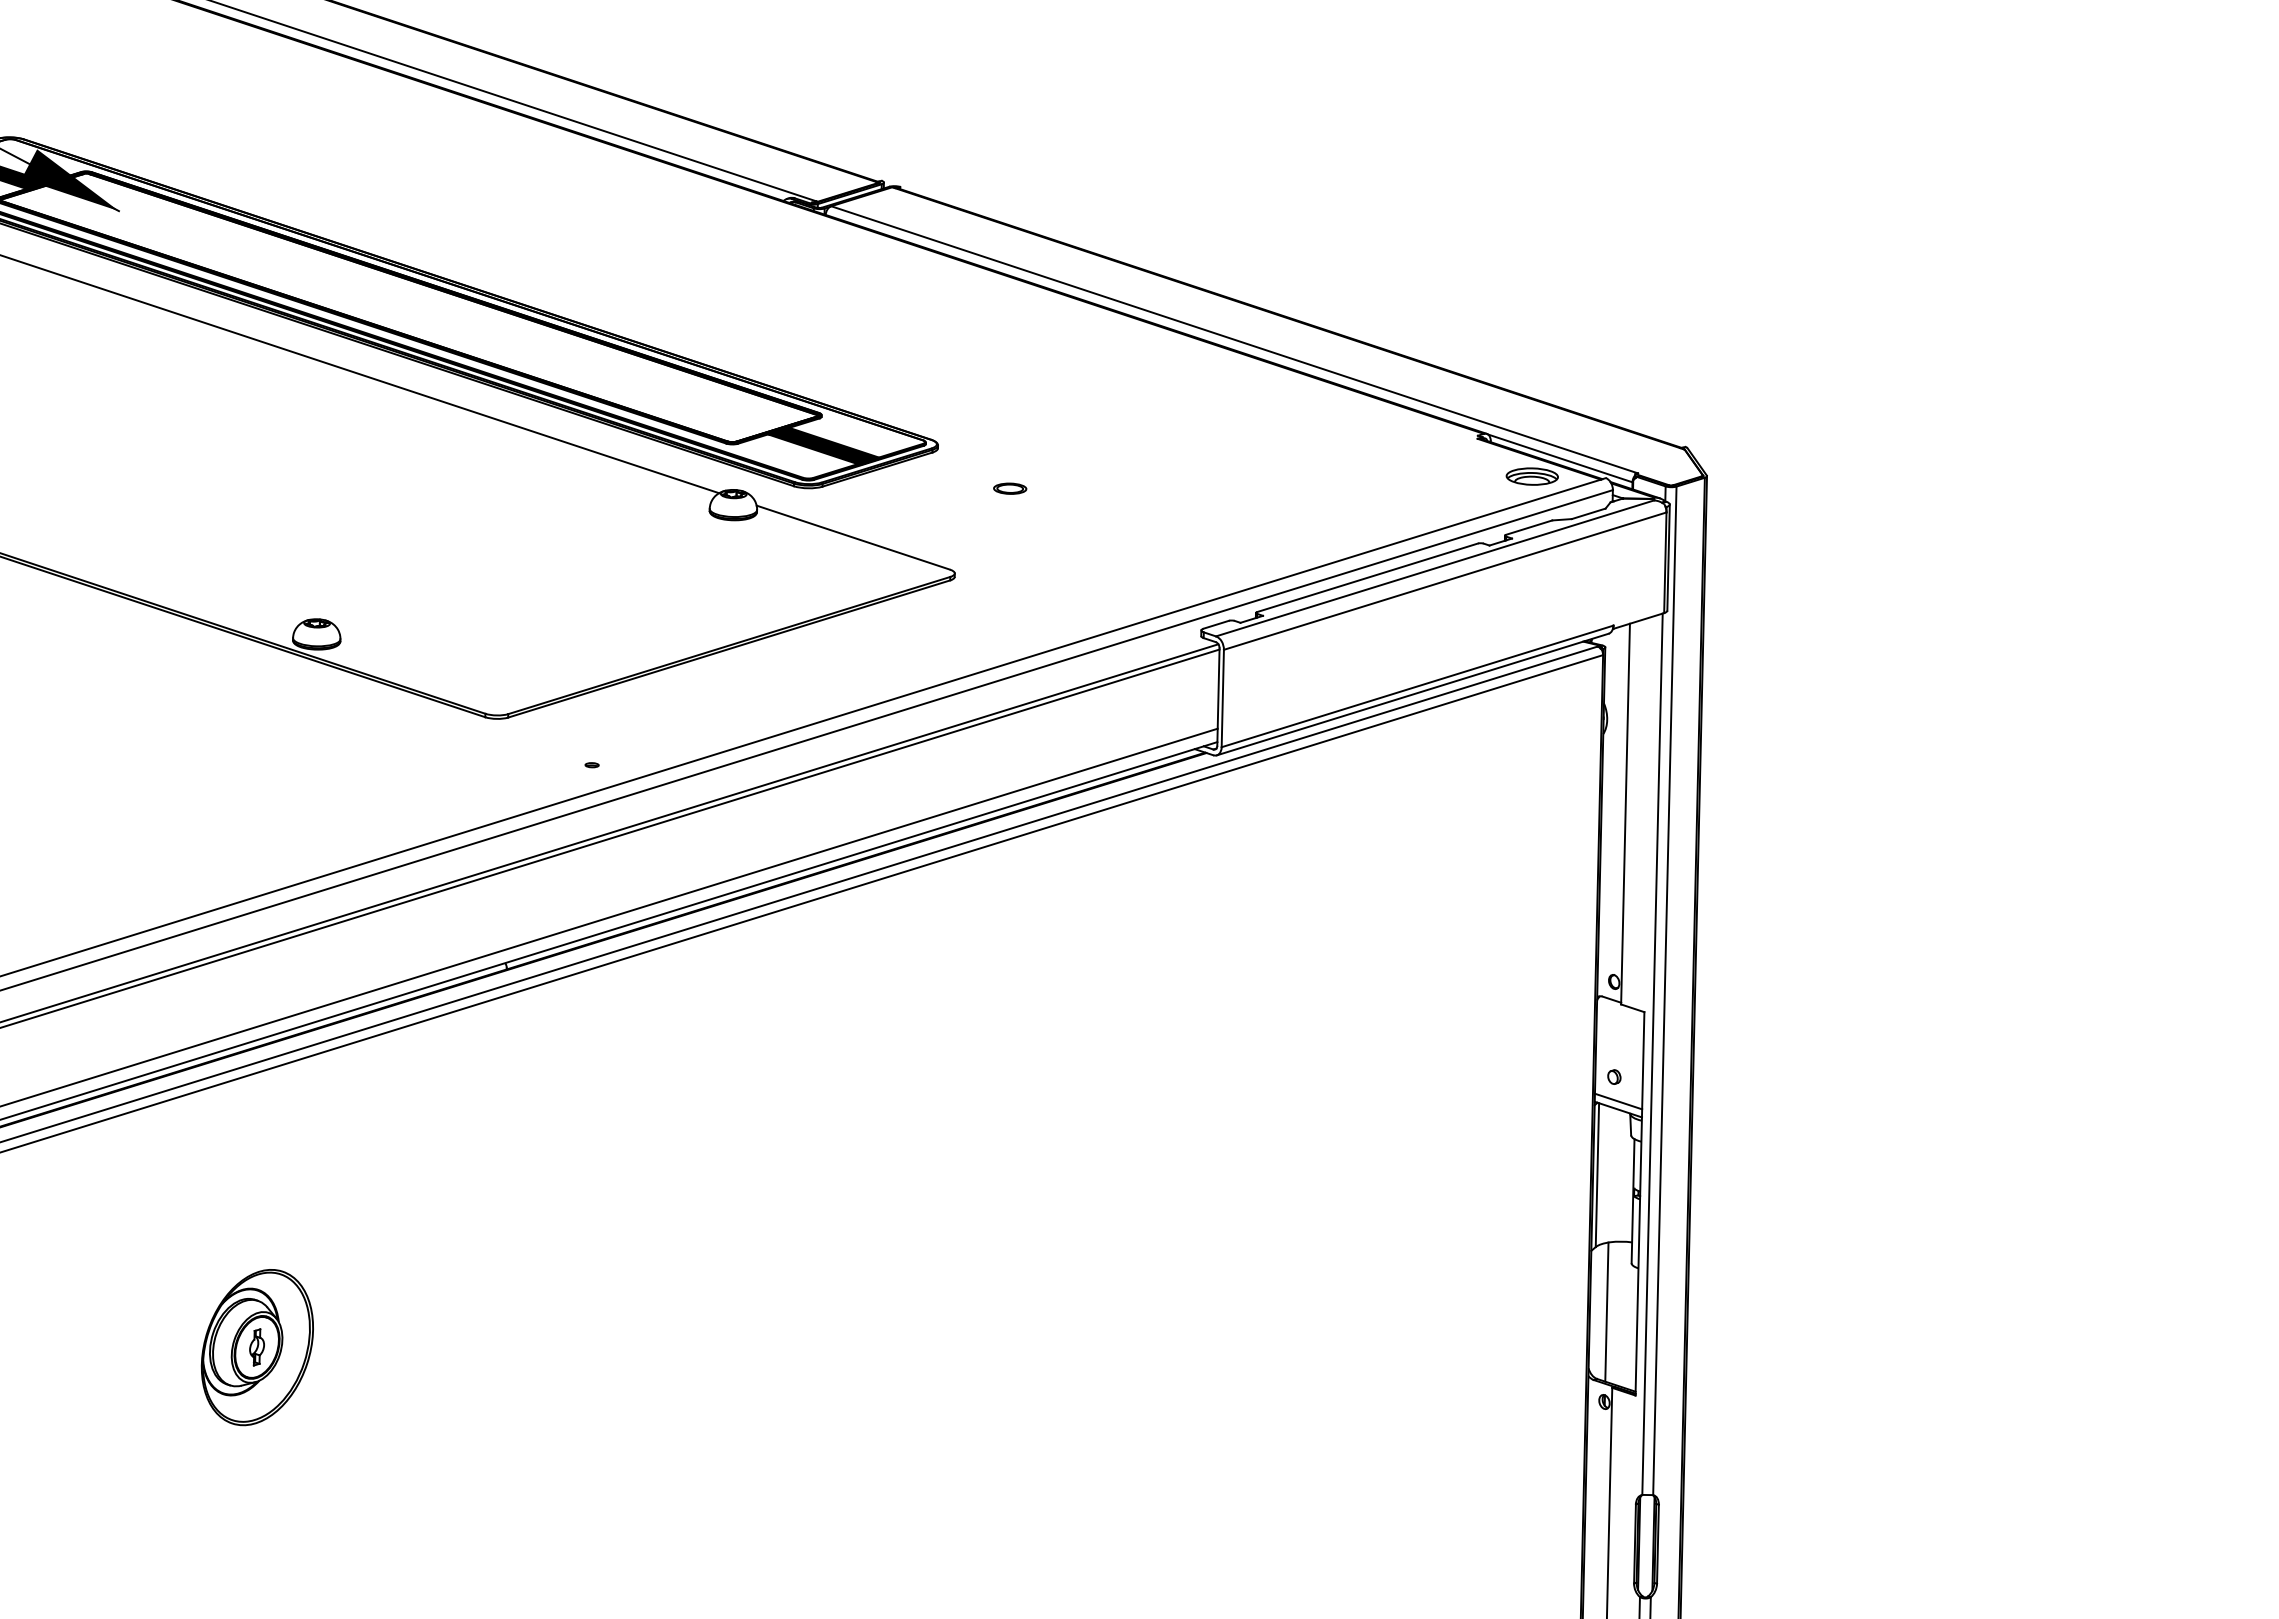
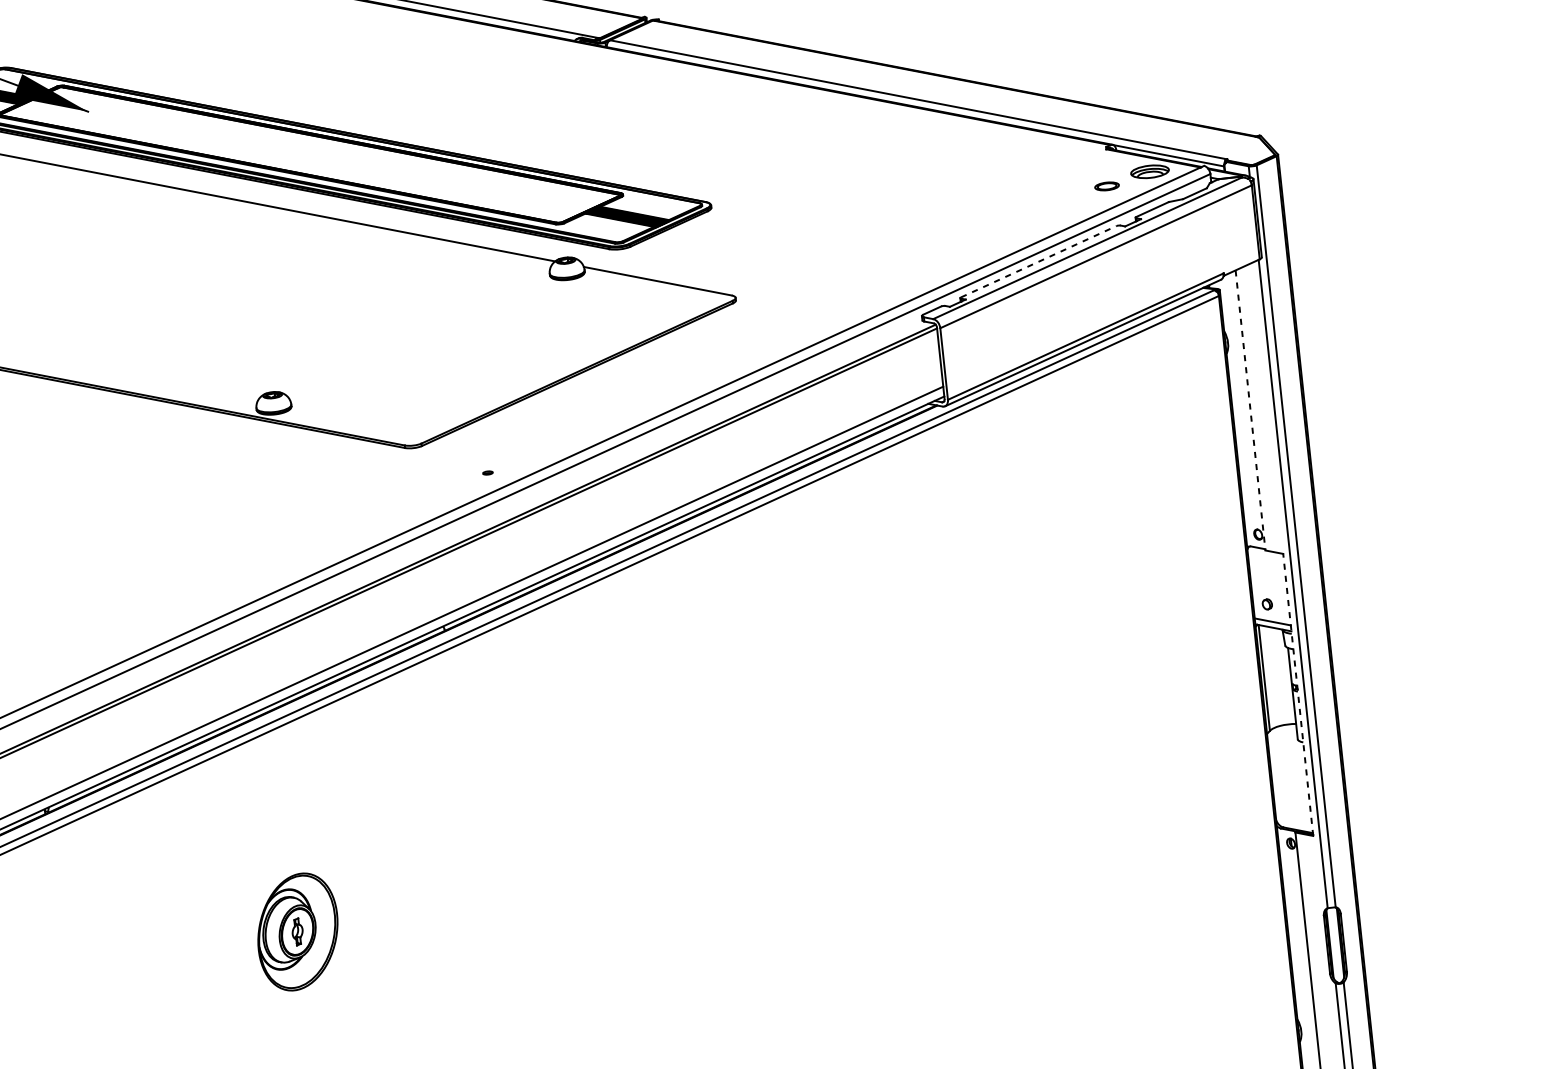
part: (1010, 488) -> (1107, 186), moved
line: (1367, 577) -> (1038, 261), solid -> dashed
line: (1625, 814) -> (1250, 410), solid -> dashed
line: (1639, 1203) -> (1297, 694), solid -> dashed
line: (1606, 1311) -> (1283, 777), removed

